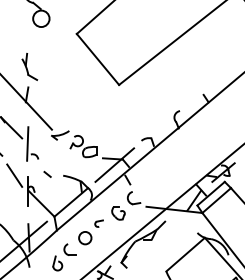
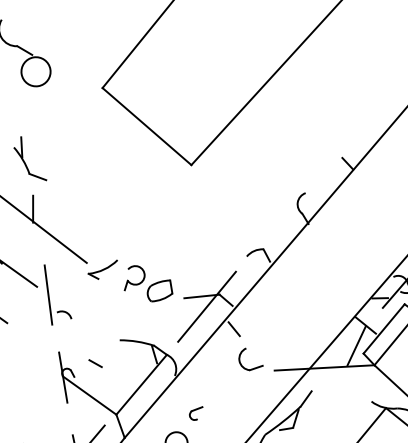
line: (47, 173) -> (95, 361), moved
line: (14, 175) -> (34, 354), removed
part: (118, 213) -> (227, 390), removed

